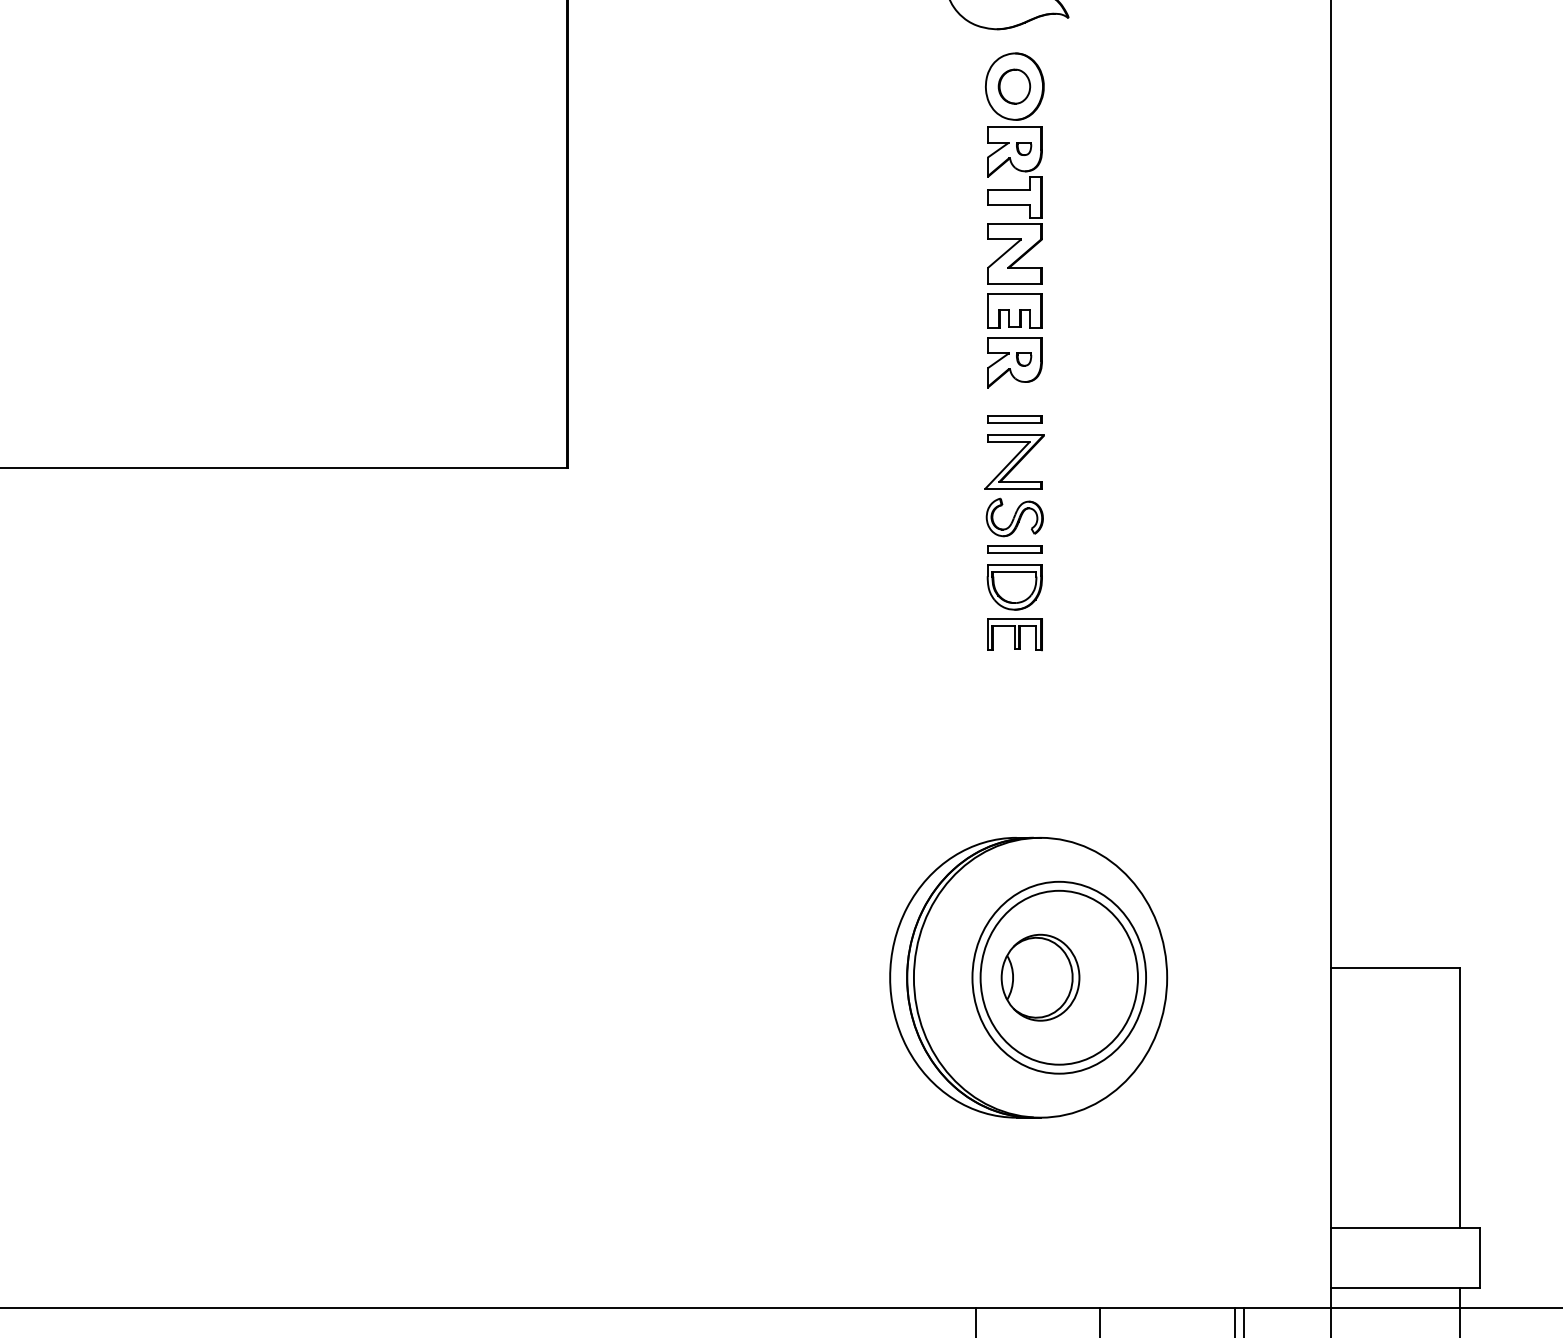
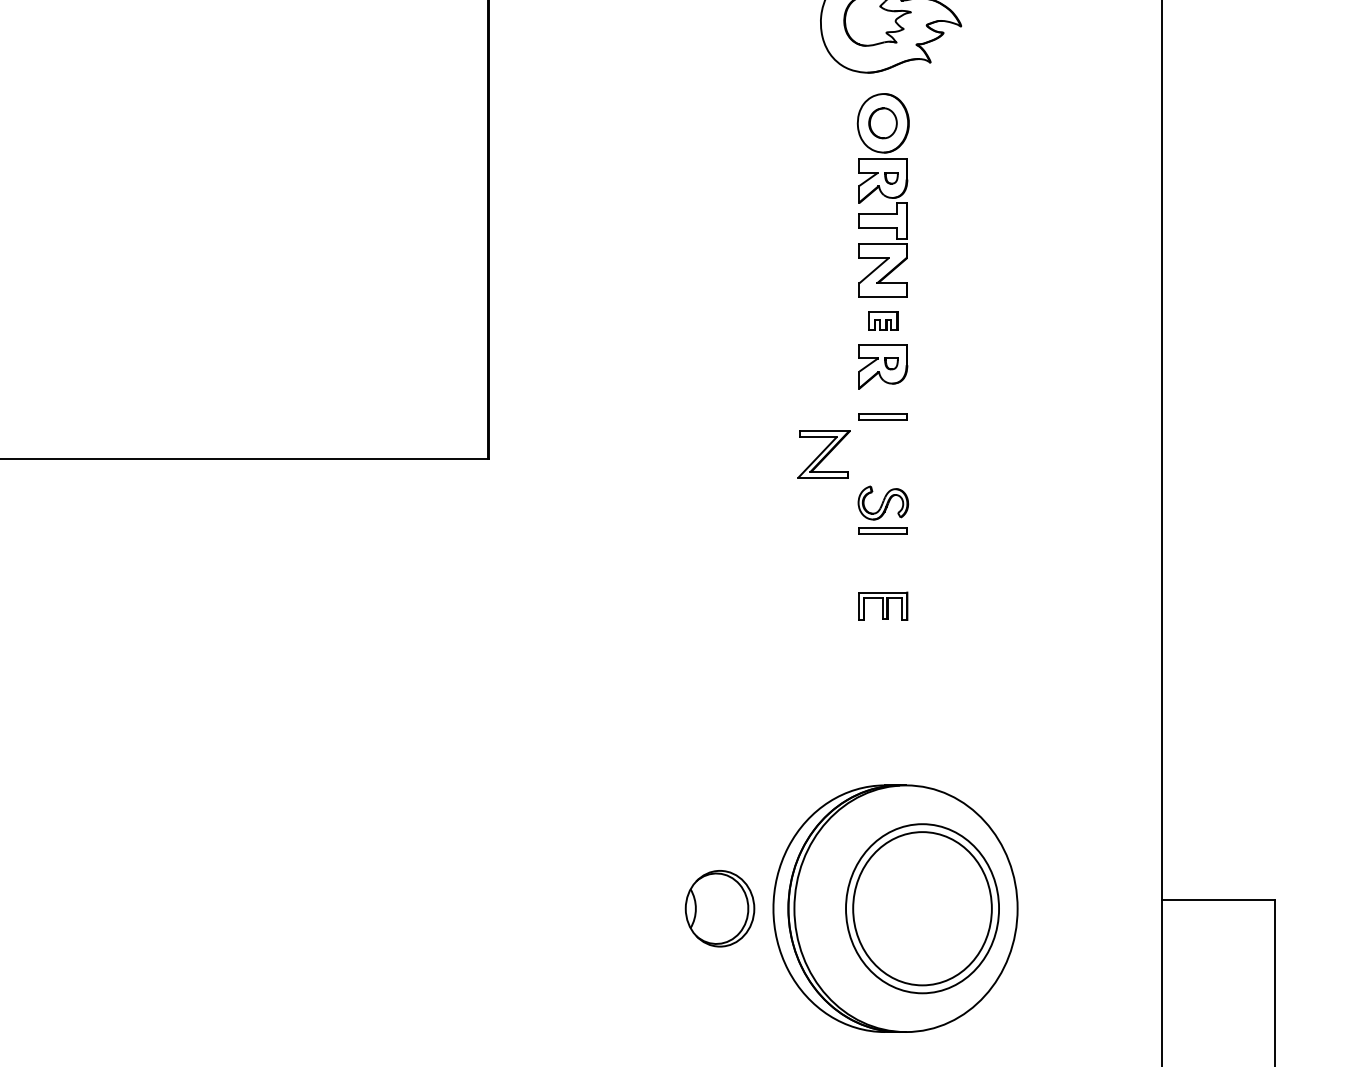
part: (1014, 310) -> (883, 320), size x0.6
part: (1014, 461) -> (824, 453), moved
part: (1014, 587) -> (883, 564), removed
part: (1040, 977) -> (719, 908), moved

